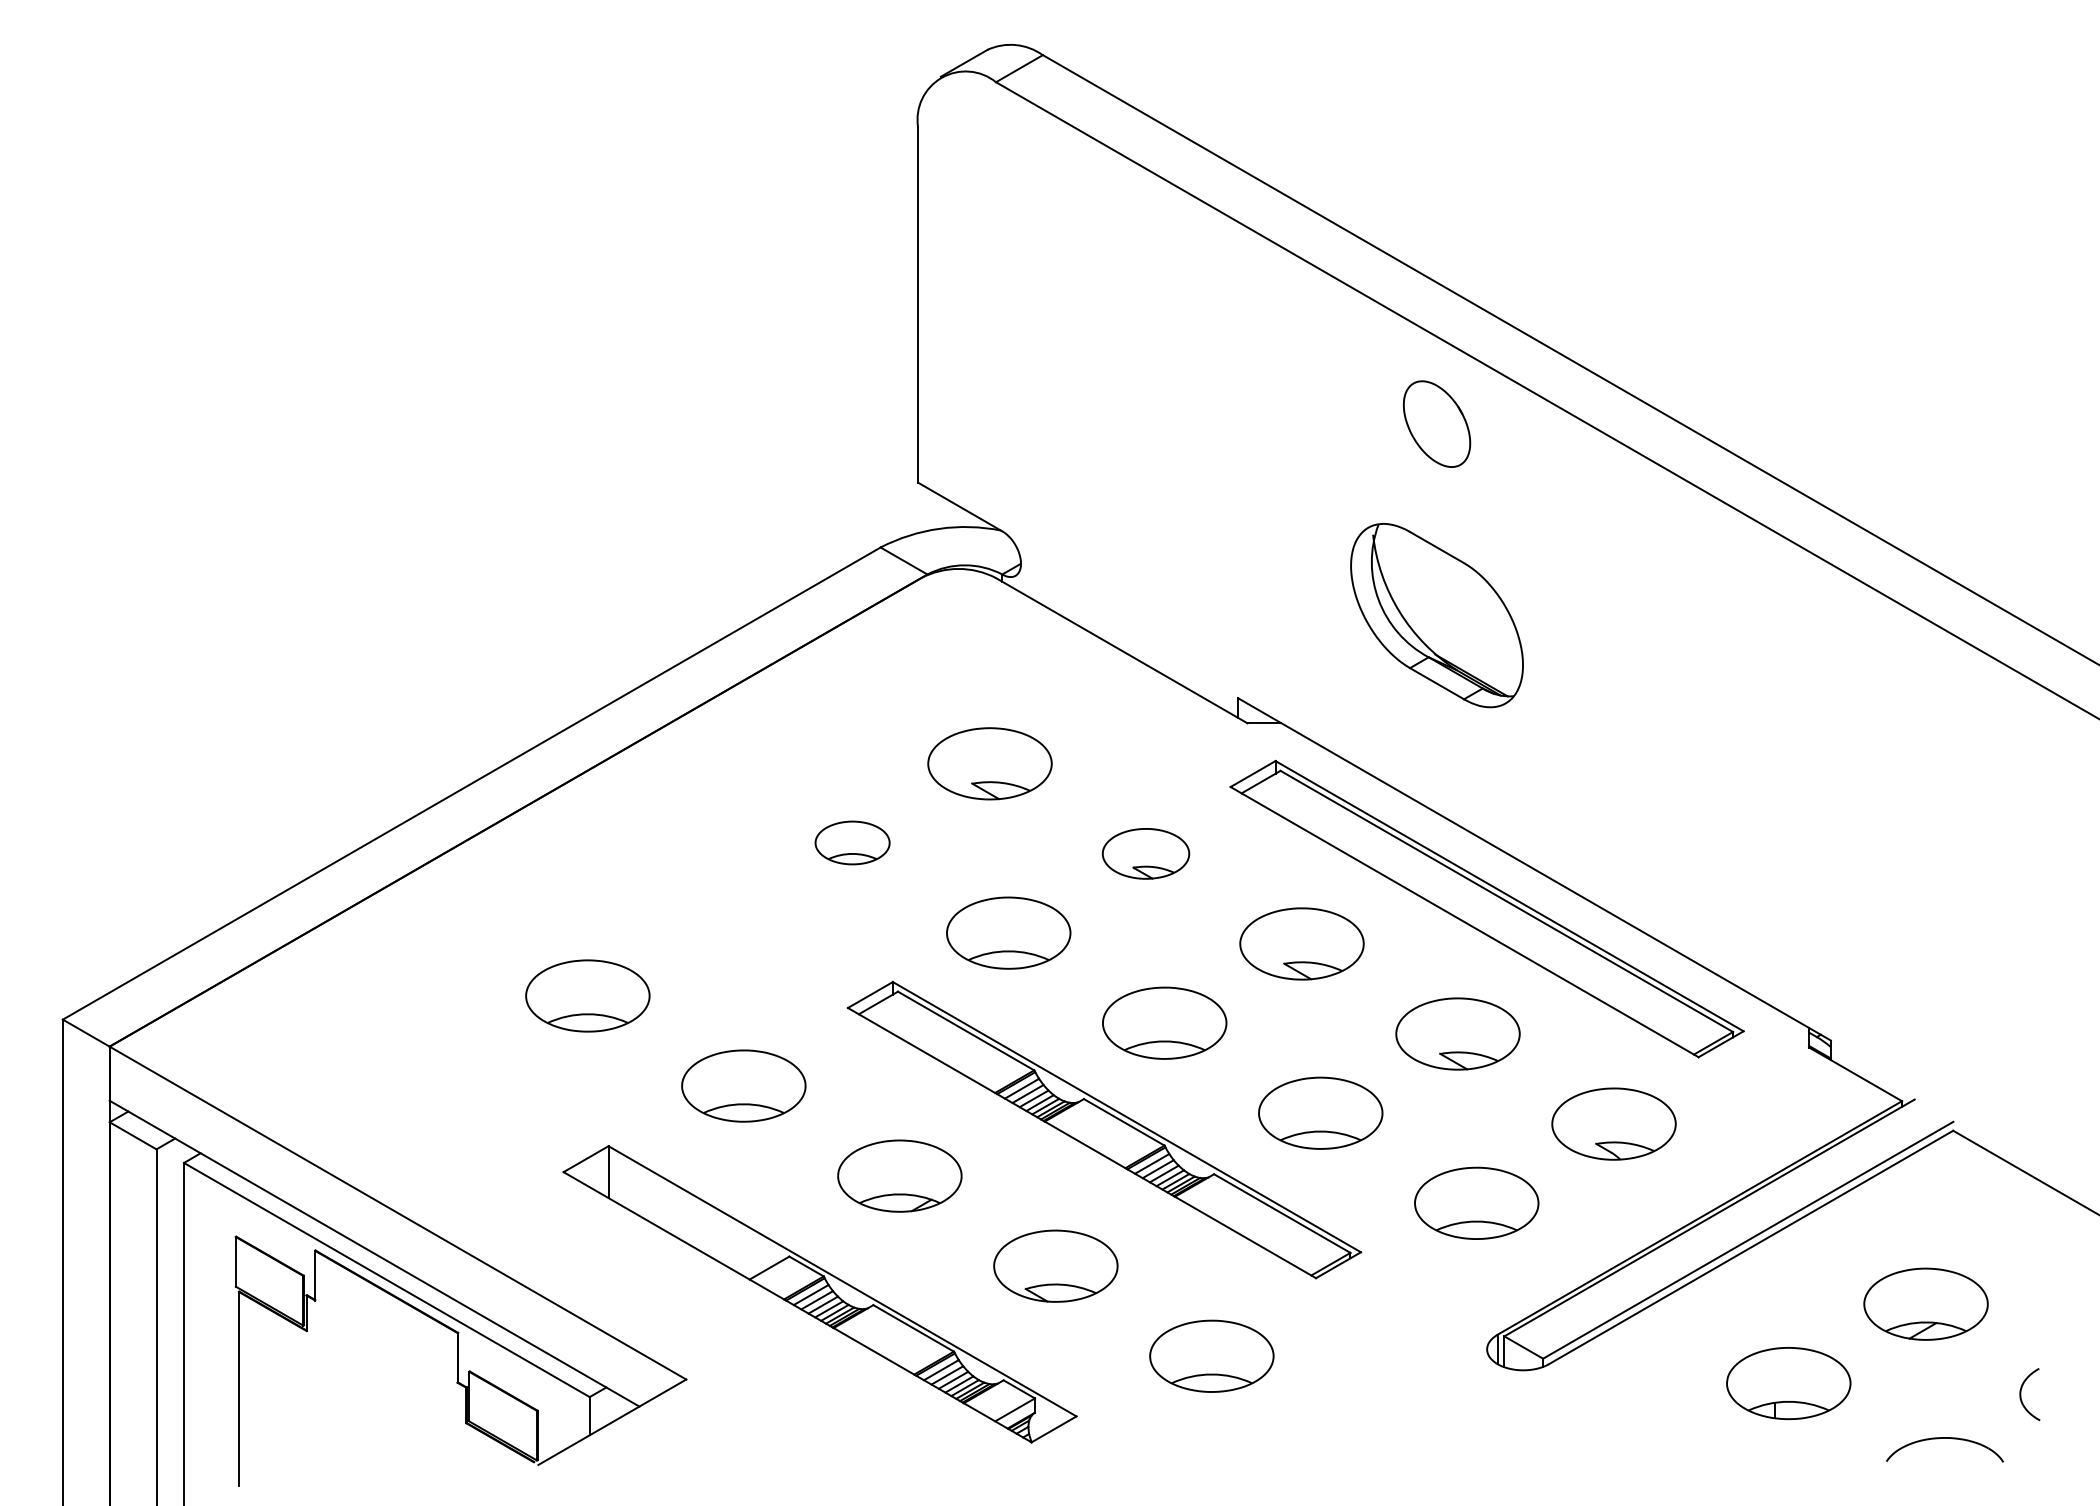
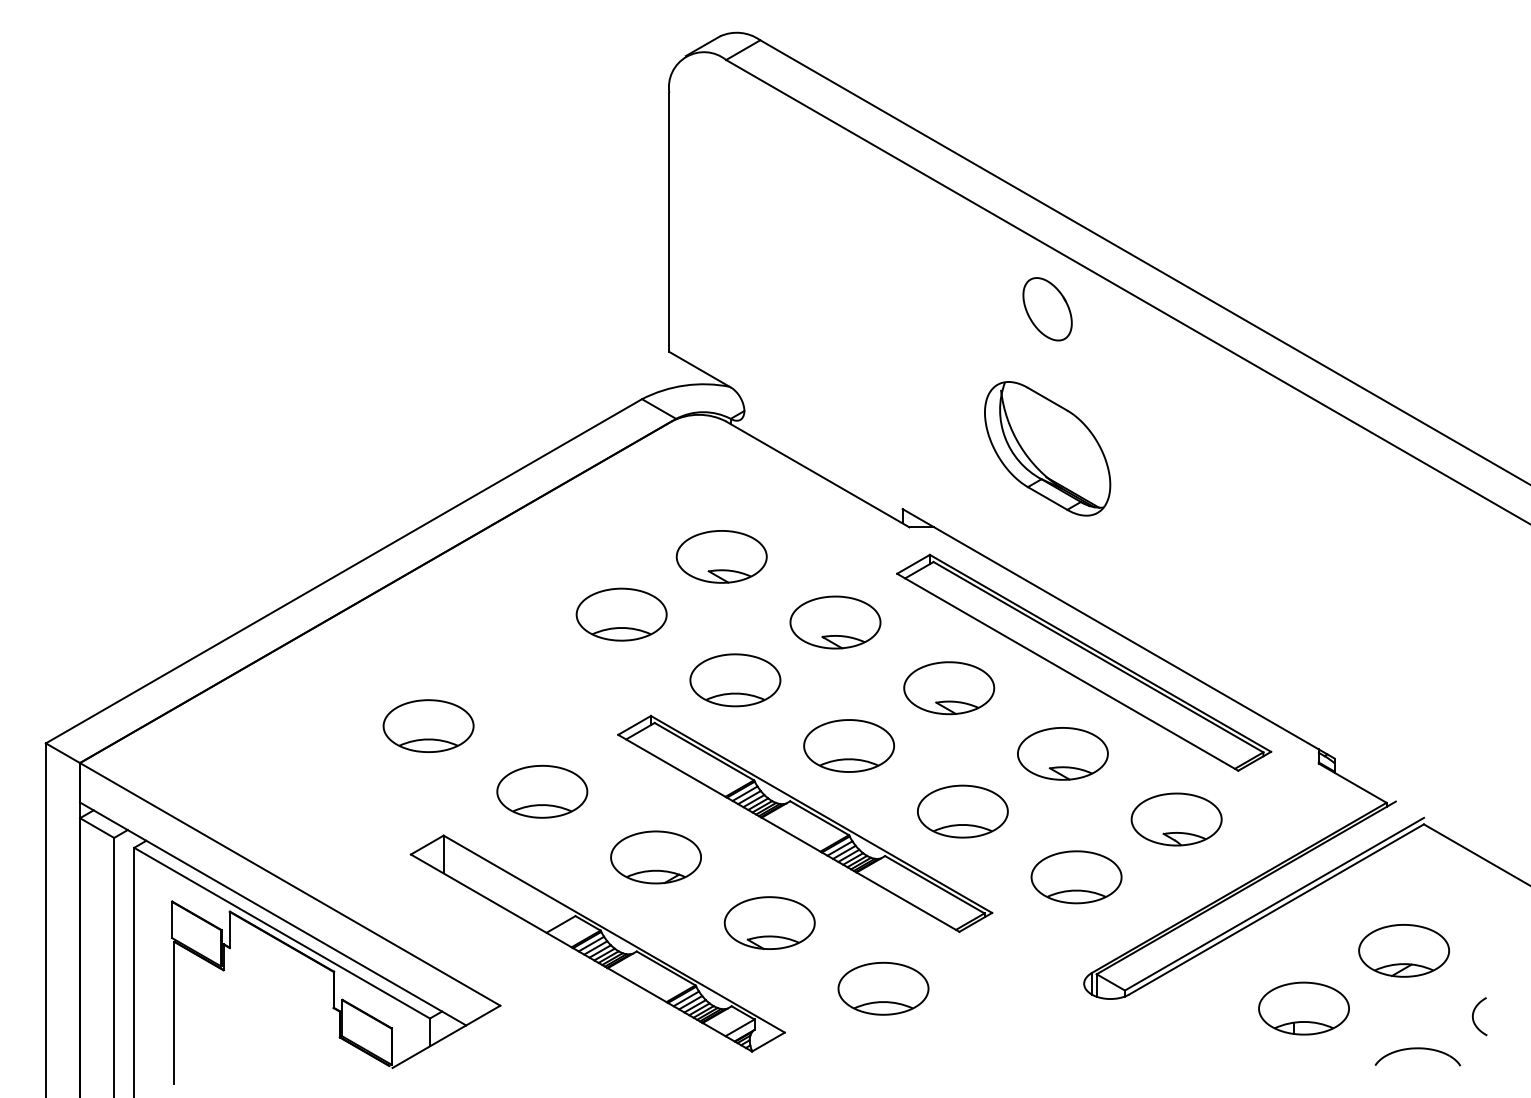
part: (852, 842) -> (621, 614), size x1.67
part: (1146, 853) -> (835, 622), size x1.43

